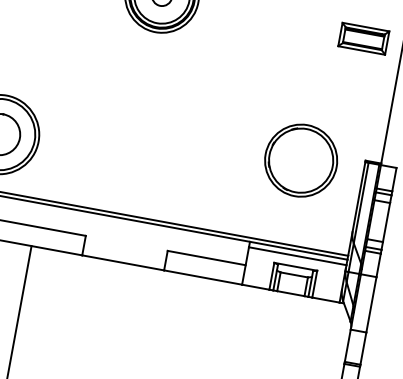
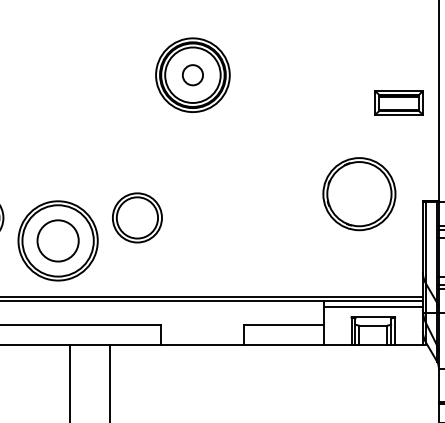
part: (363, 38) -> (398, 102), moved
part: (81, 125) -> (137, 217), added
part: (301, 161) -> (359, 194), moved

